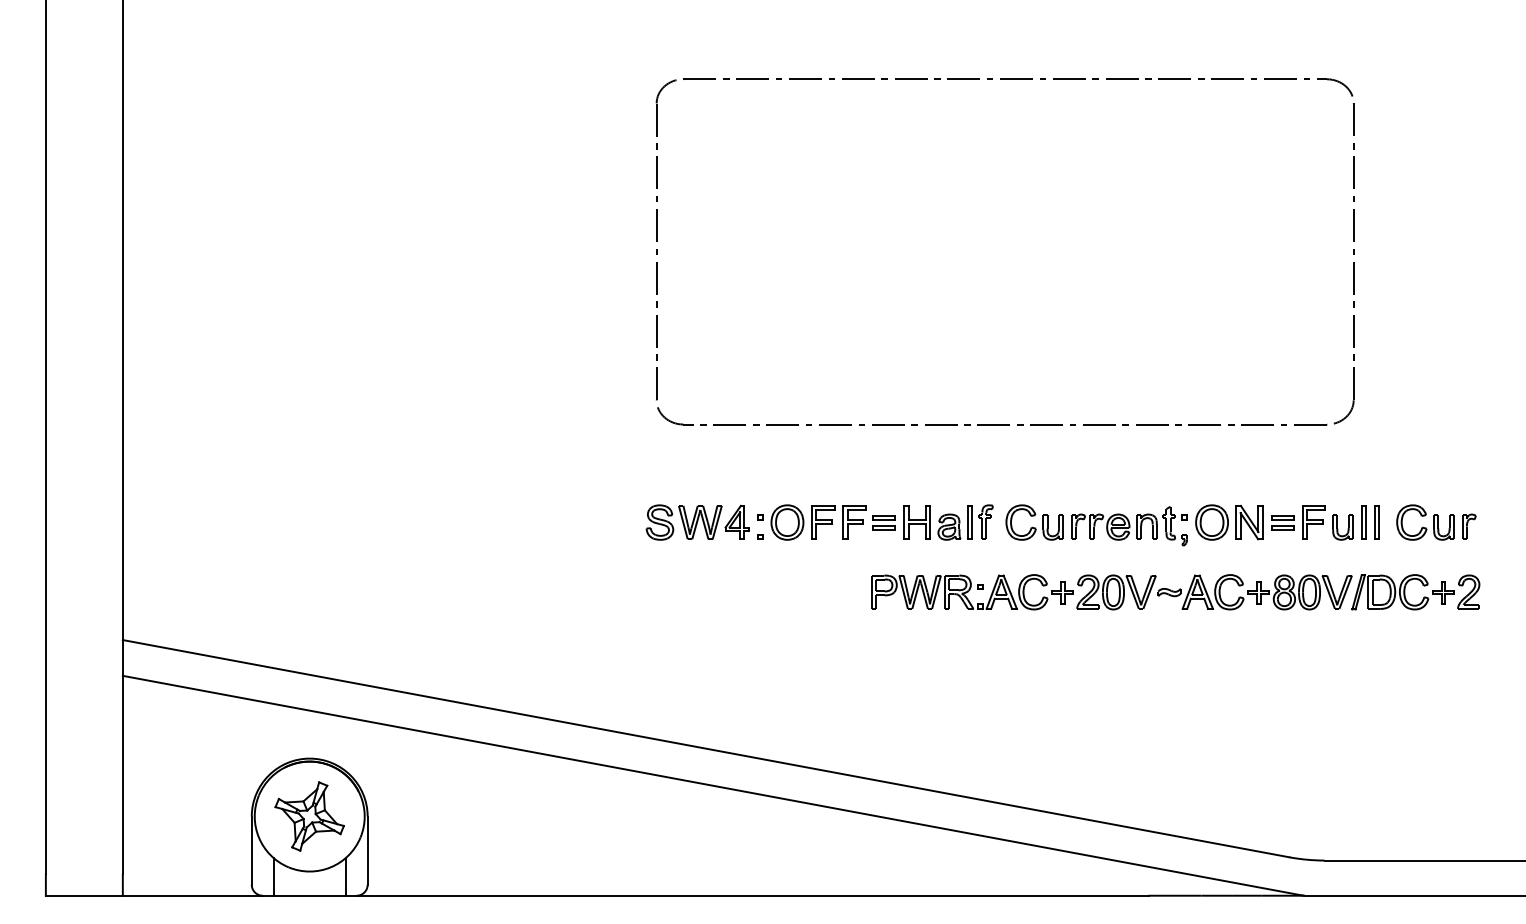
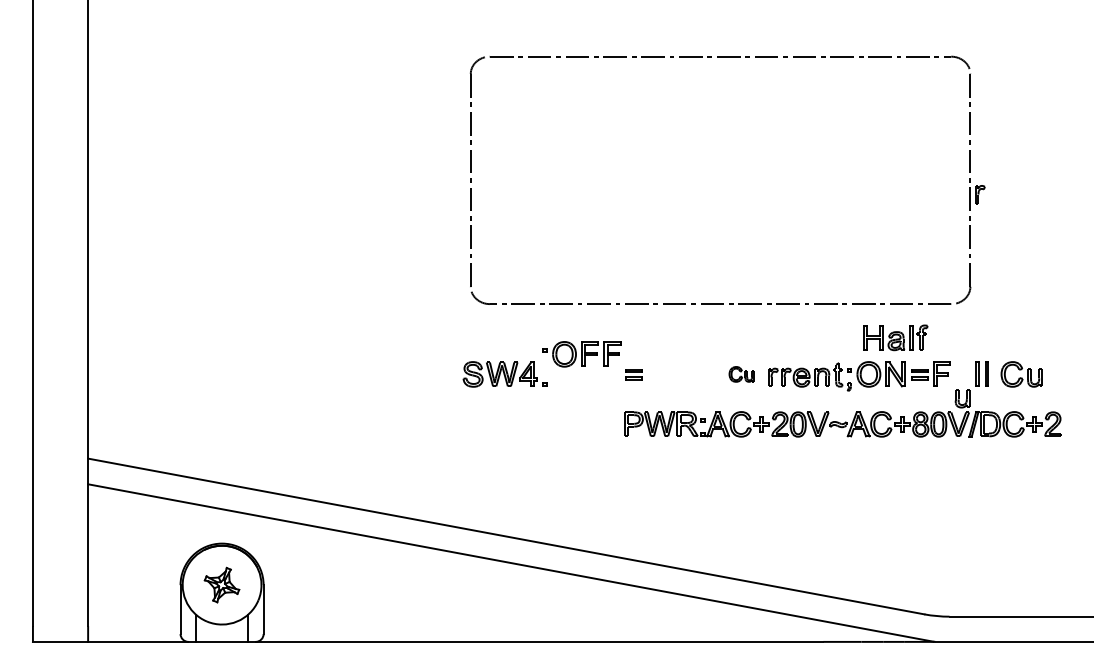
part: (811, 522) -> (581, 354), moved
part: (948, 522) -> (895, 337), moved
part: (1034, 522) -> (741, 374), size x0.6
part: (1469, 526) -> (980, 194), moved
part: (1342, 527) -> (962, 398), moved
part: (309, 816) -> (221, 585), size x0.7

